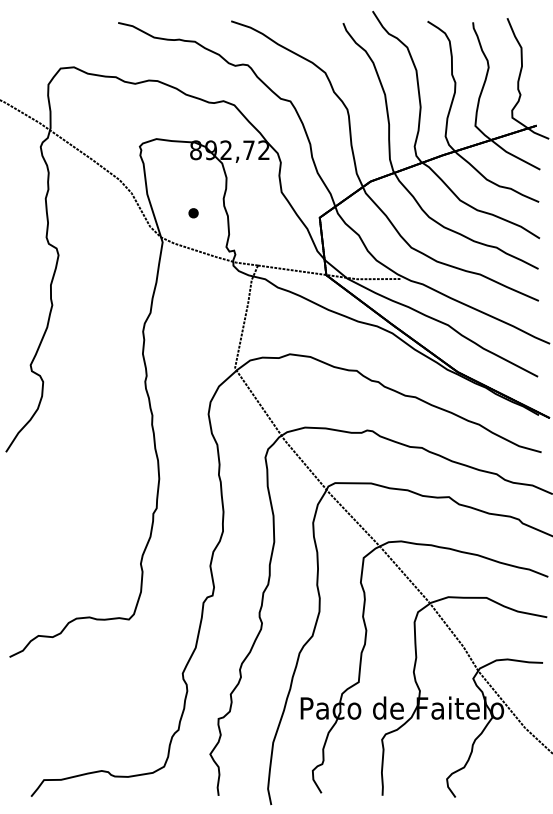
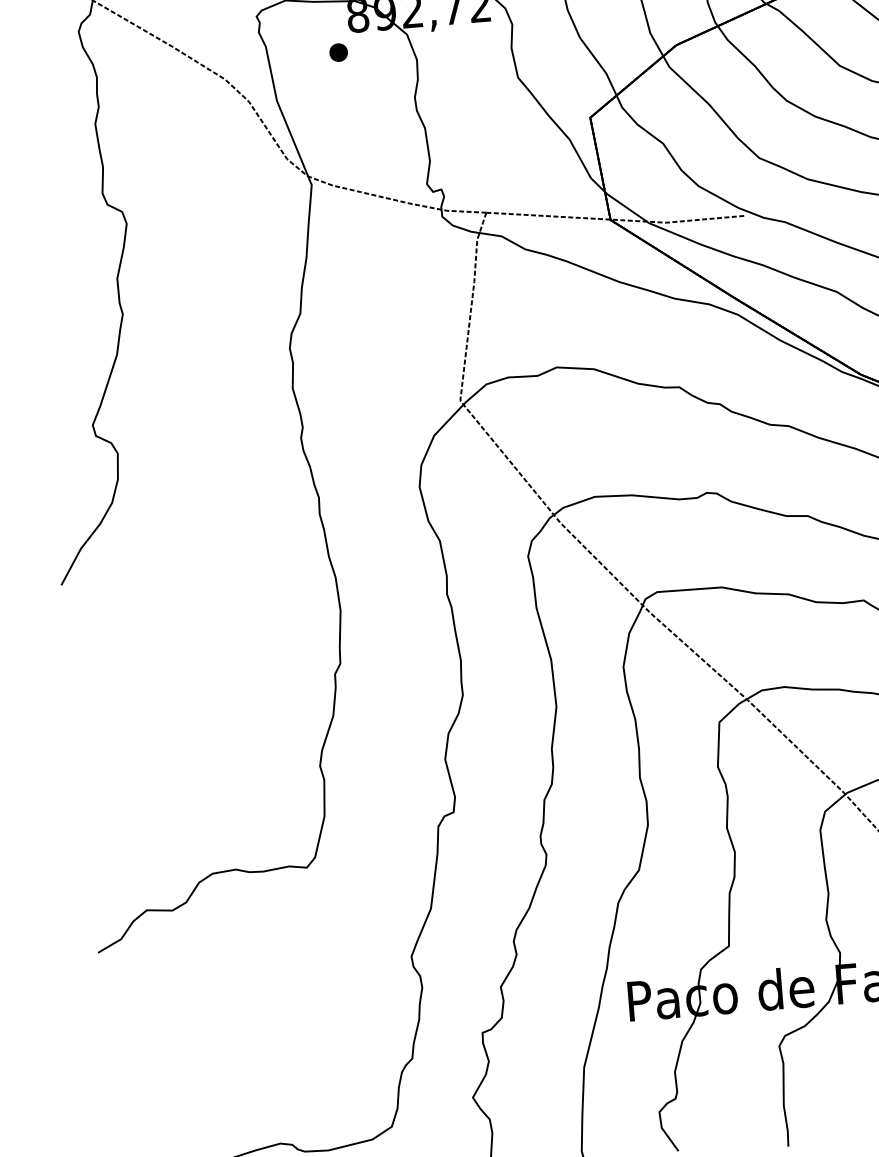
part: (193, 213) -> (338, 53), moved

